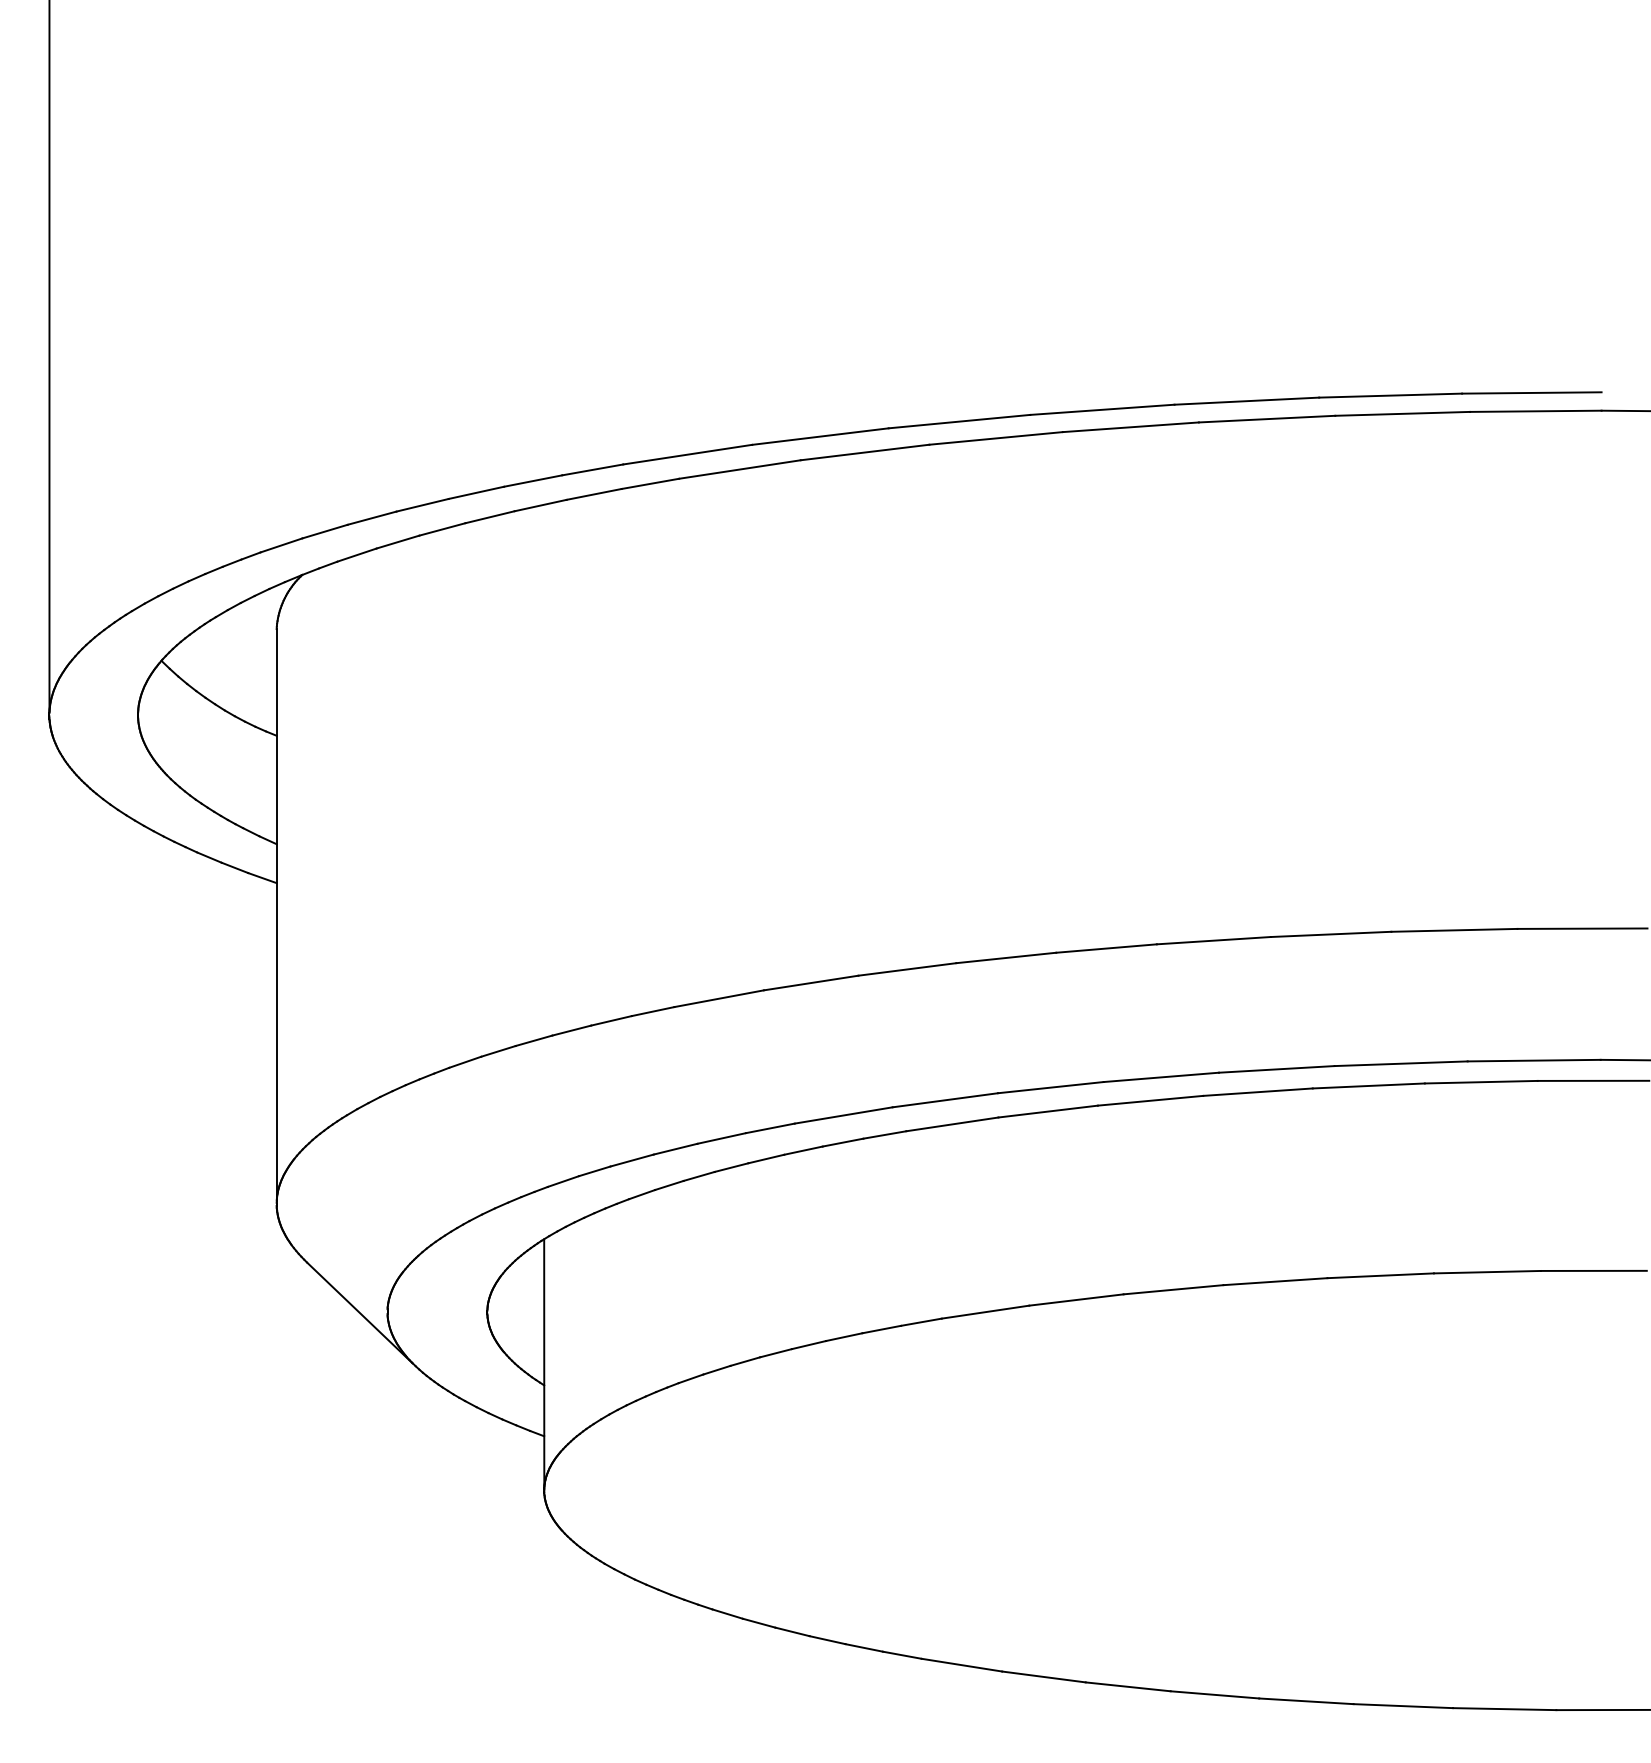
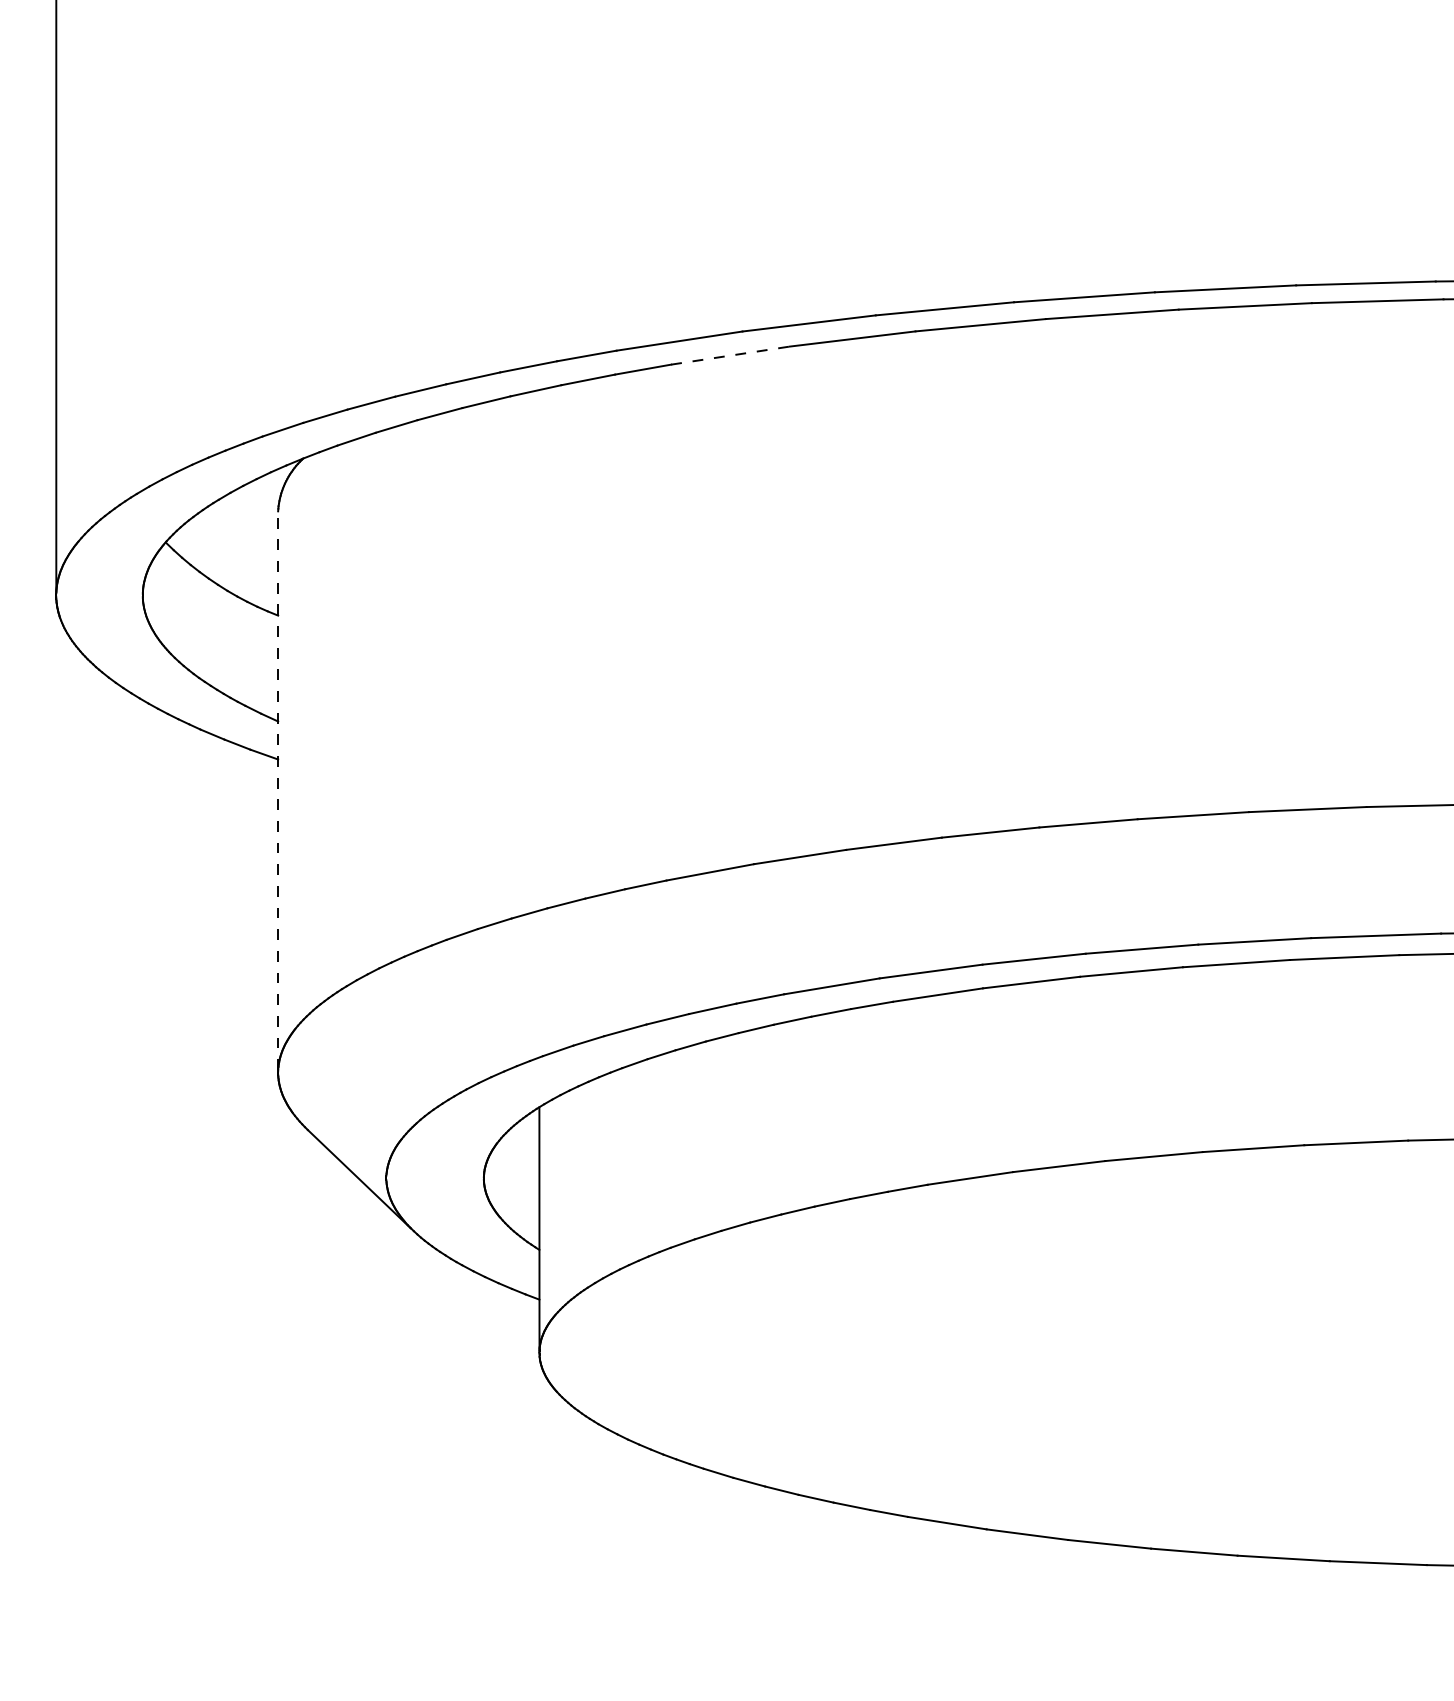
line: (739, 469) -> (730, 355), solid -> dashed
line: (276, 914) -> (277, 790), solid -> dashed

